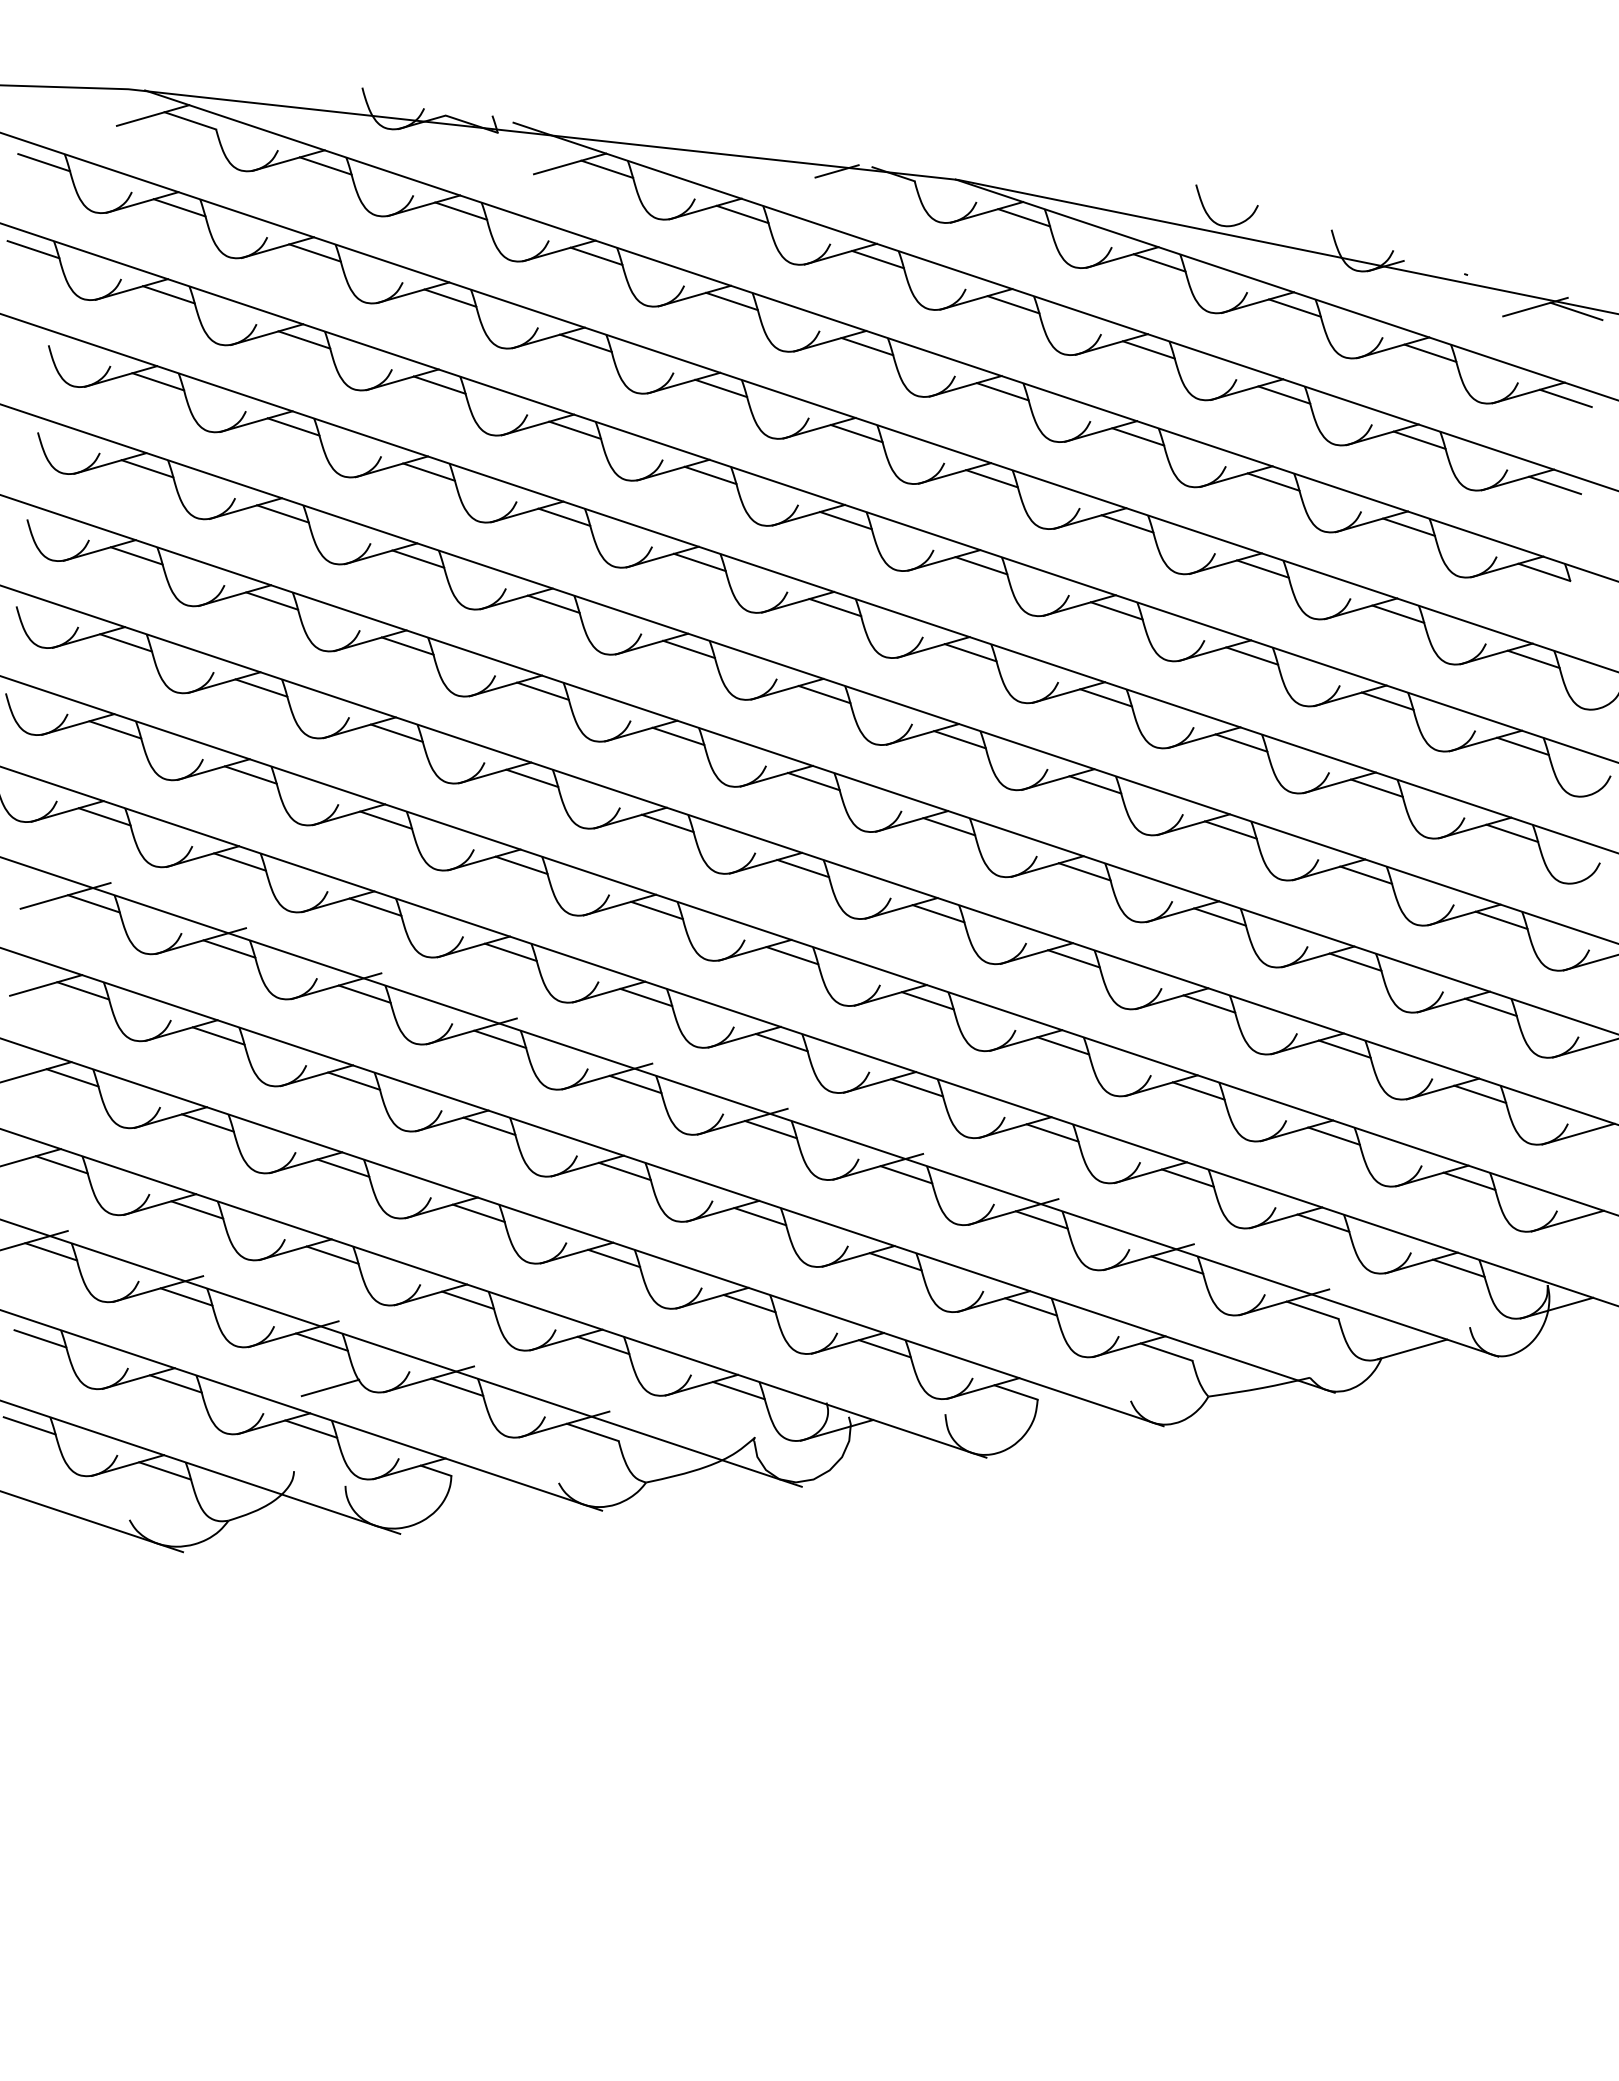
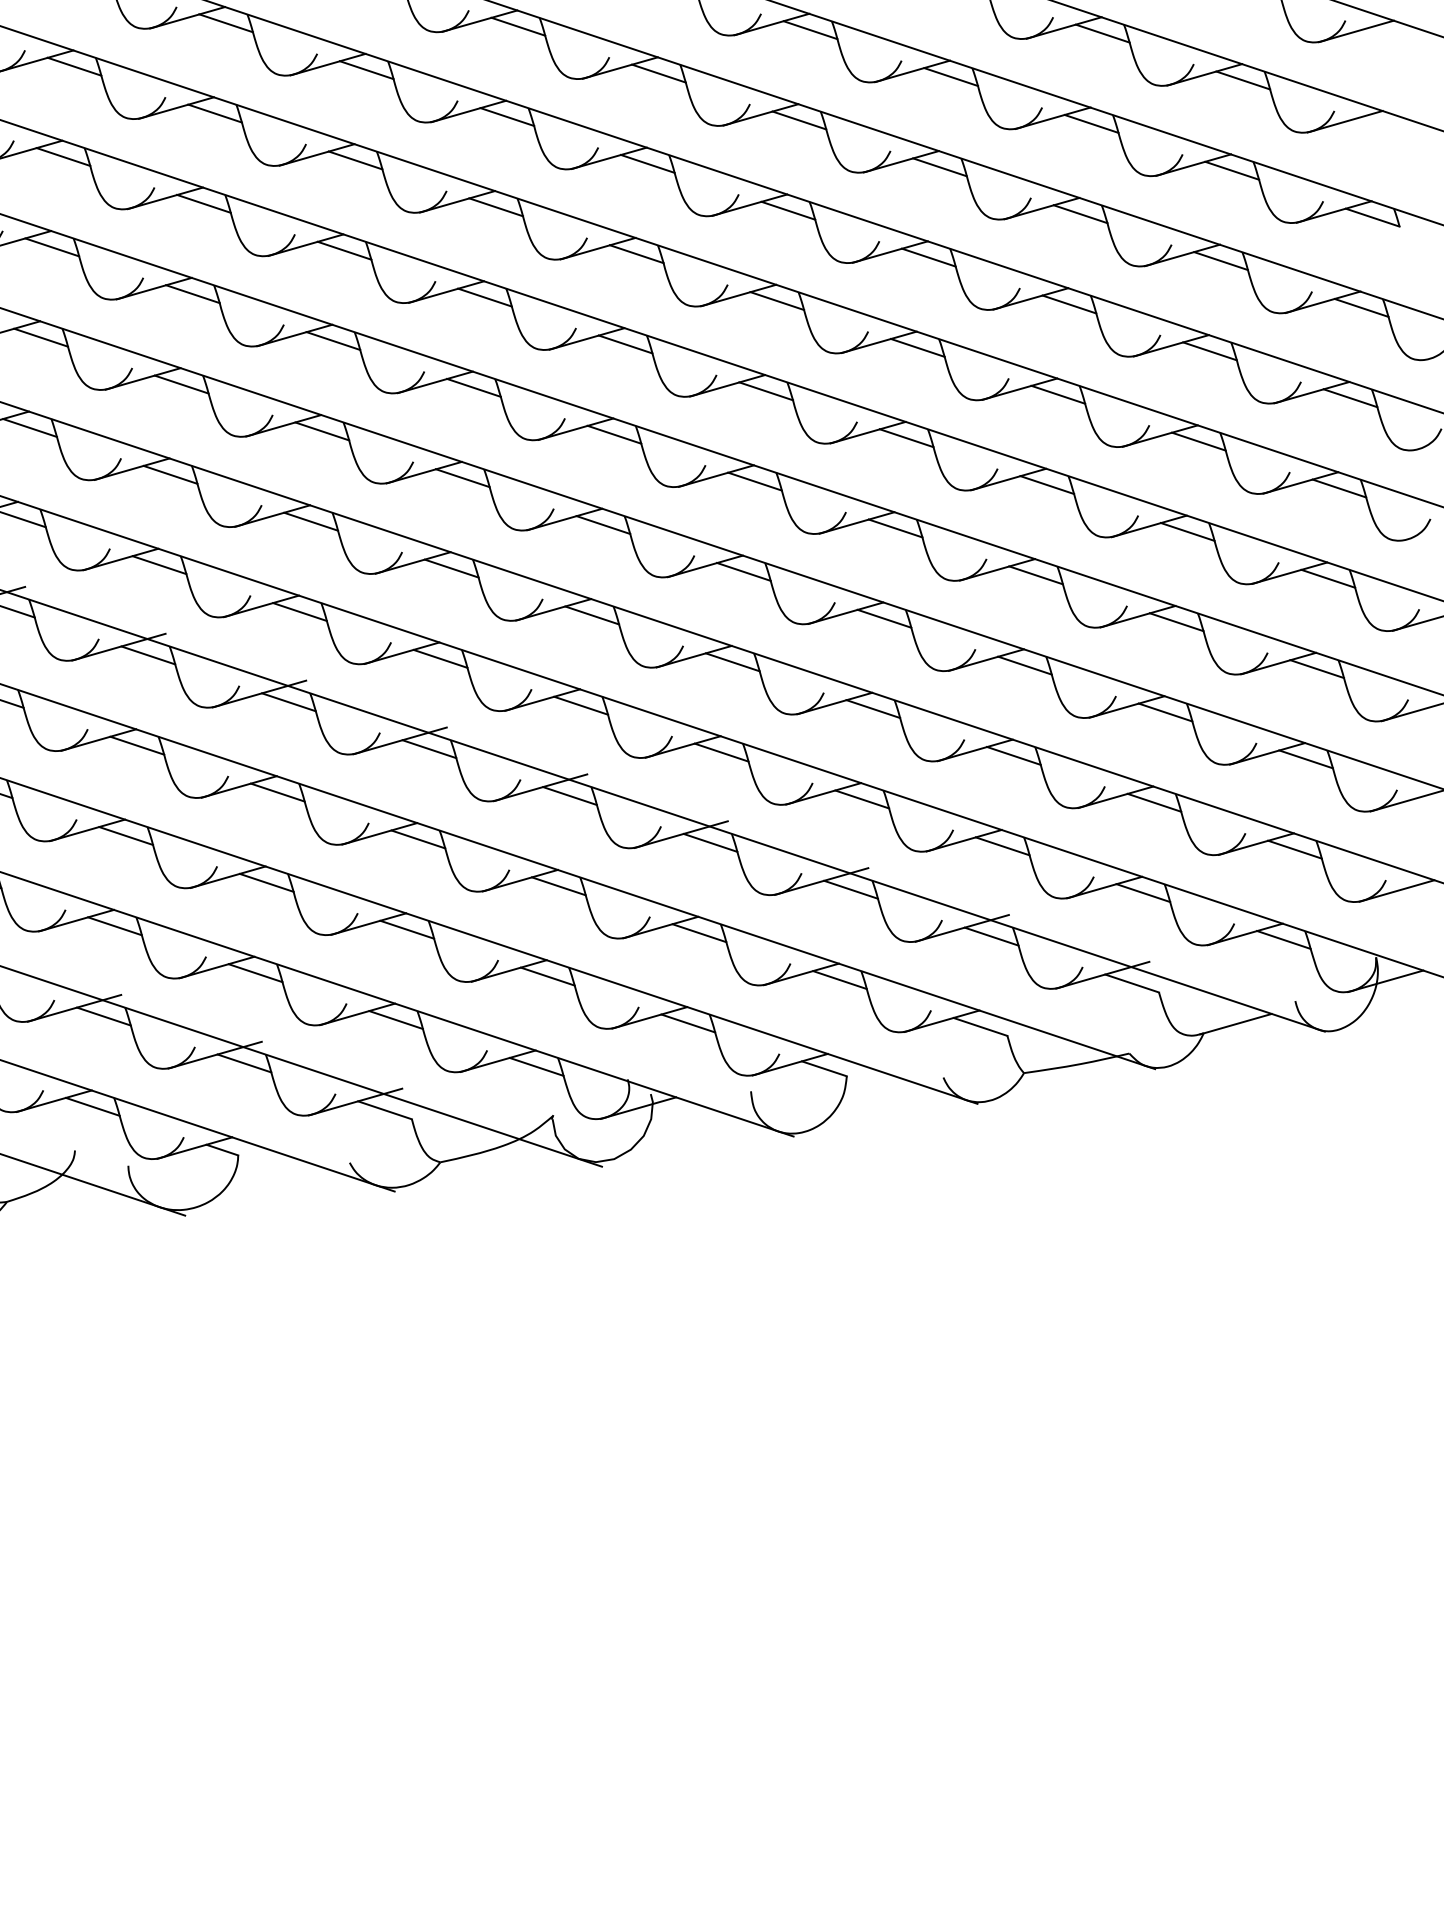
line: (1565, 398) -> (1394, 37), removed
line: (1555, 485) -> (1384, 127), removed
line: (330, 1387) -> (112, 1063), removed

